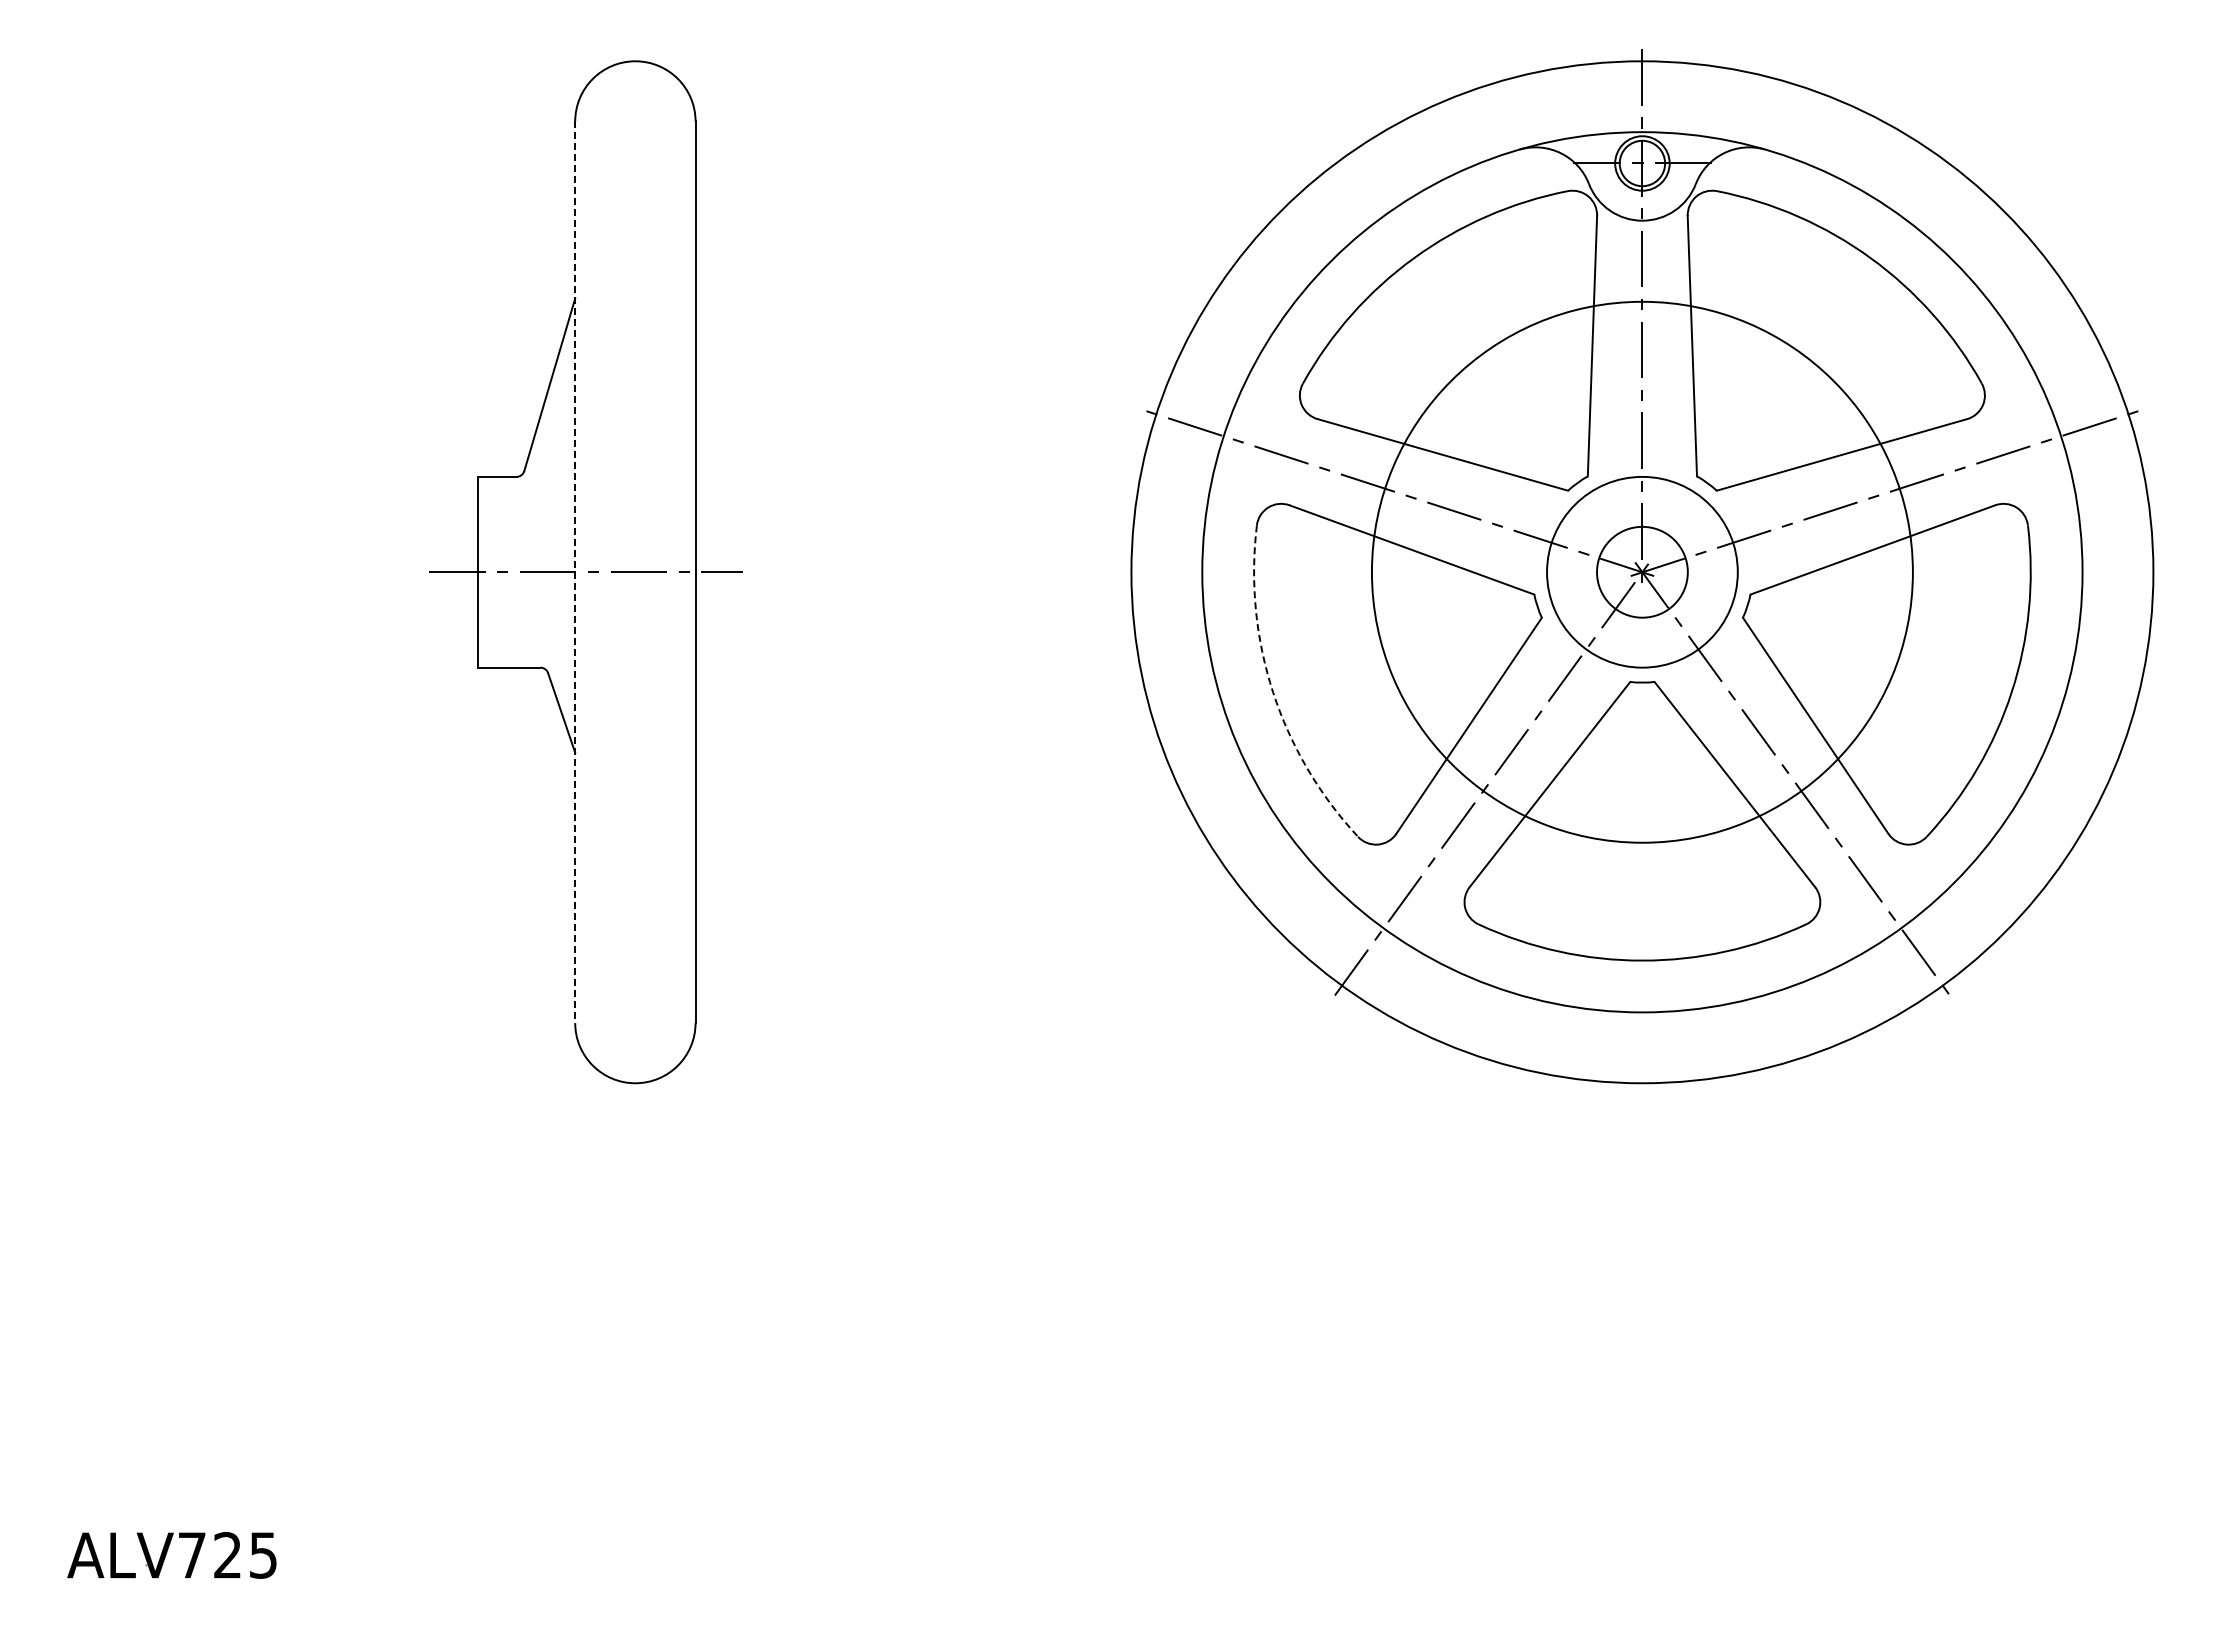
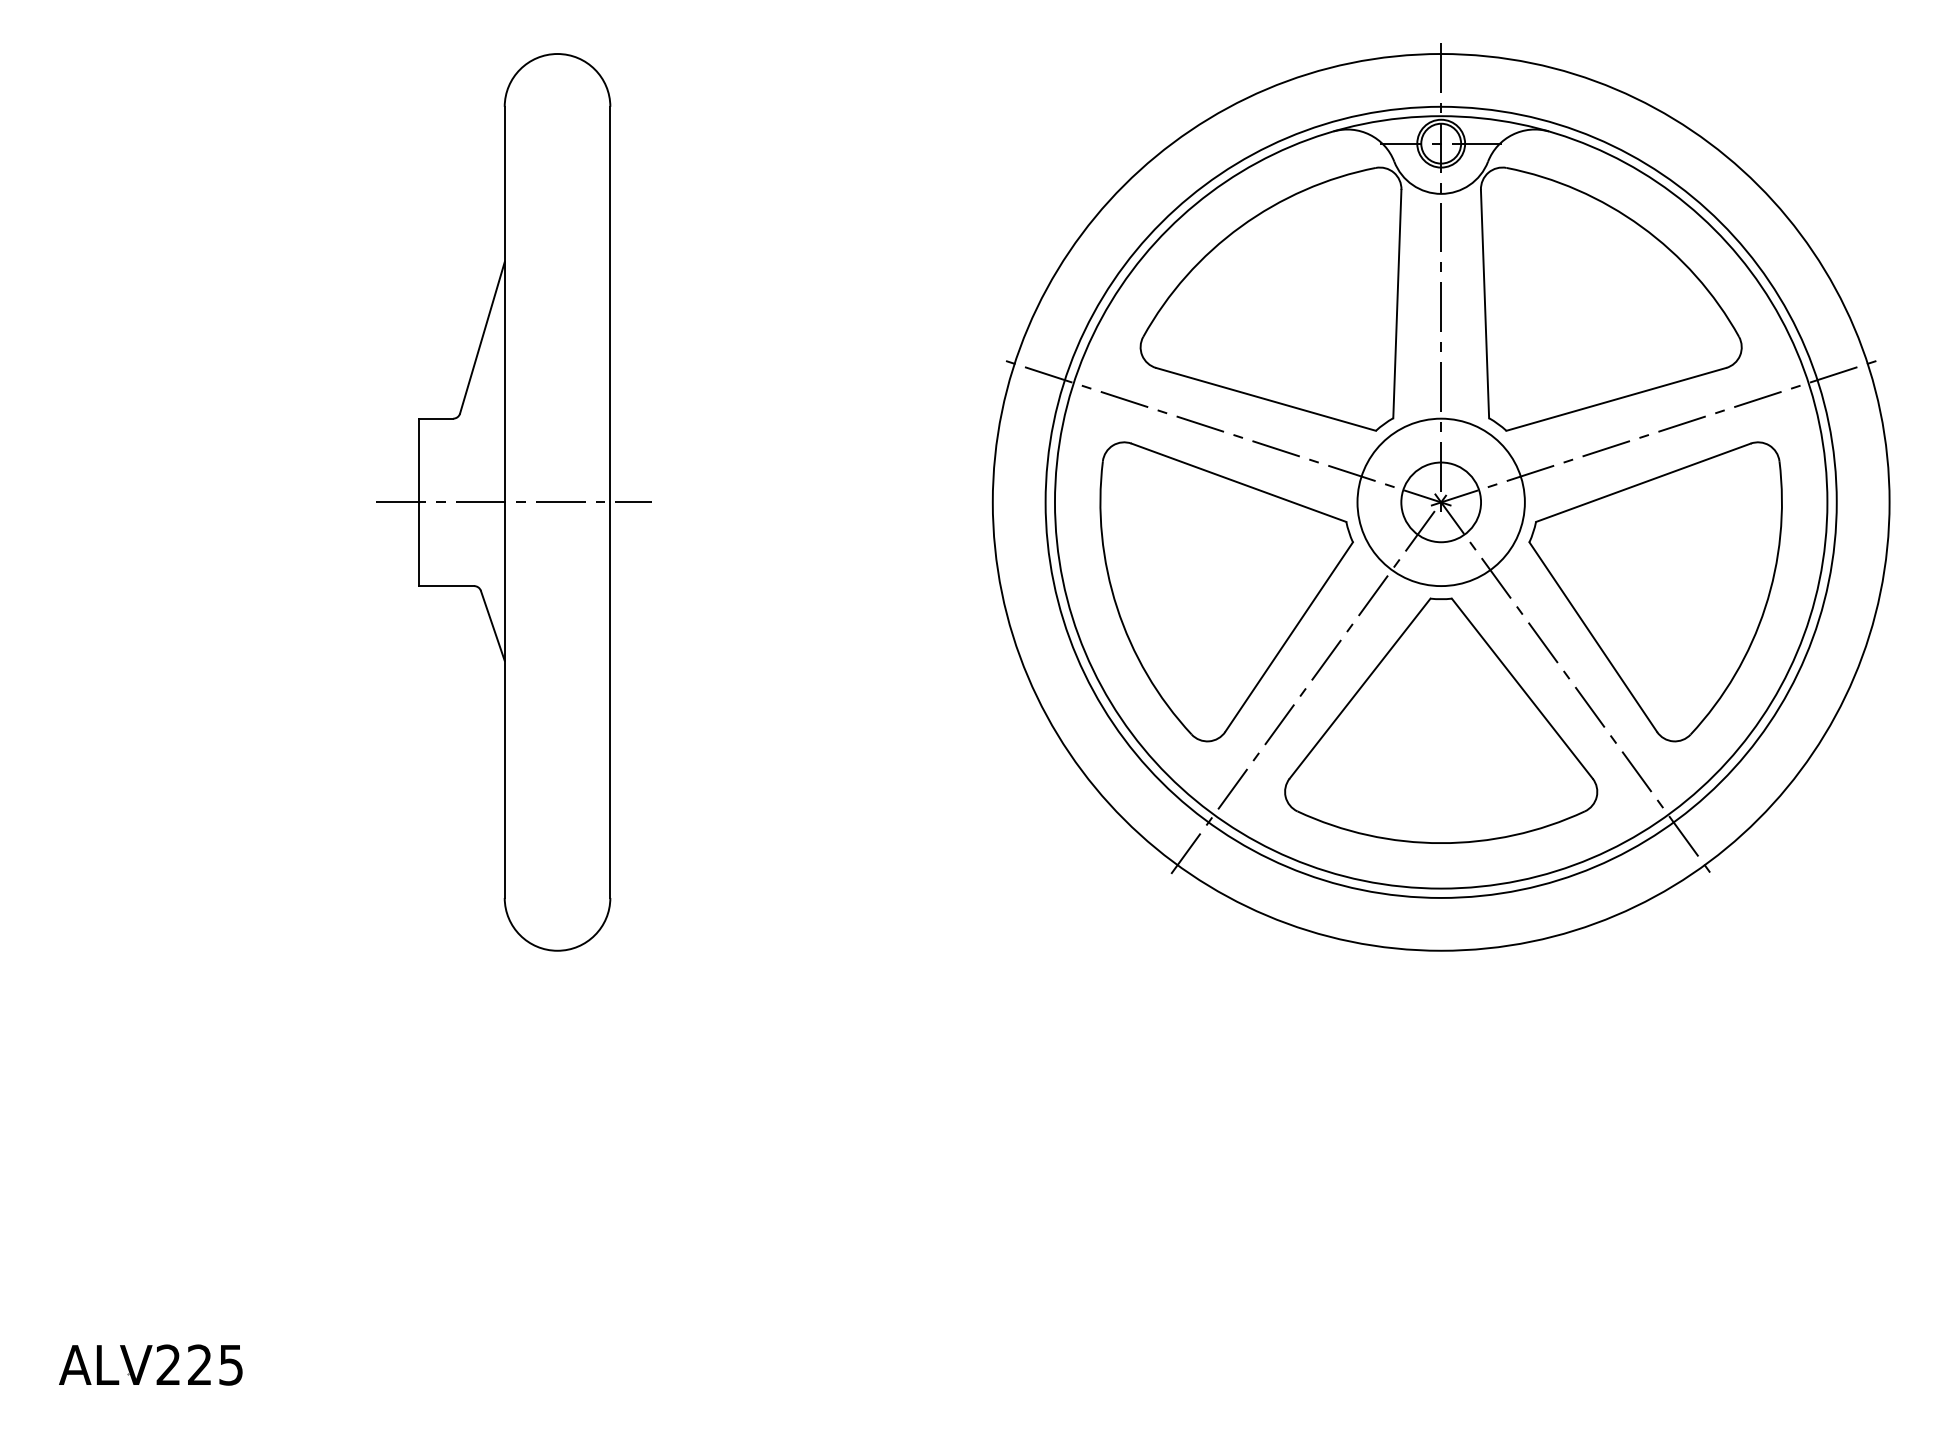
line: (575, 572) -> (504, 502), dashed -> solid
circle: (1642, 572) -> (1441, 502), size x1.67
arc: (1273, 692) -> (1117, 607), dashed -> solid
text: (191, 1555) -> (168, 1365), ALV725 -> ALV225

